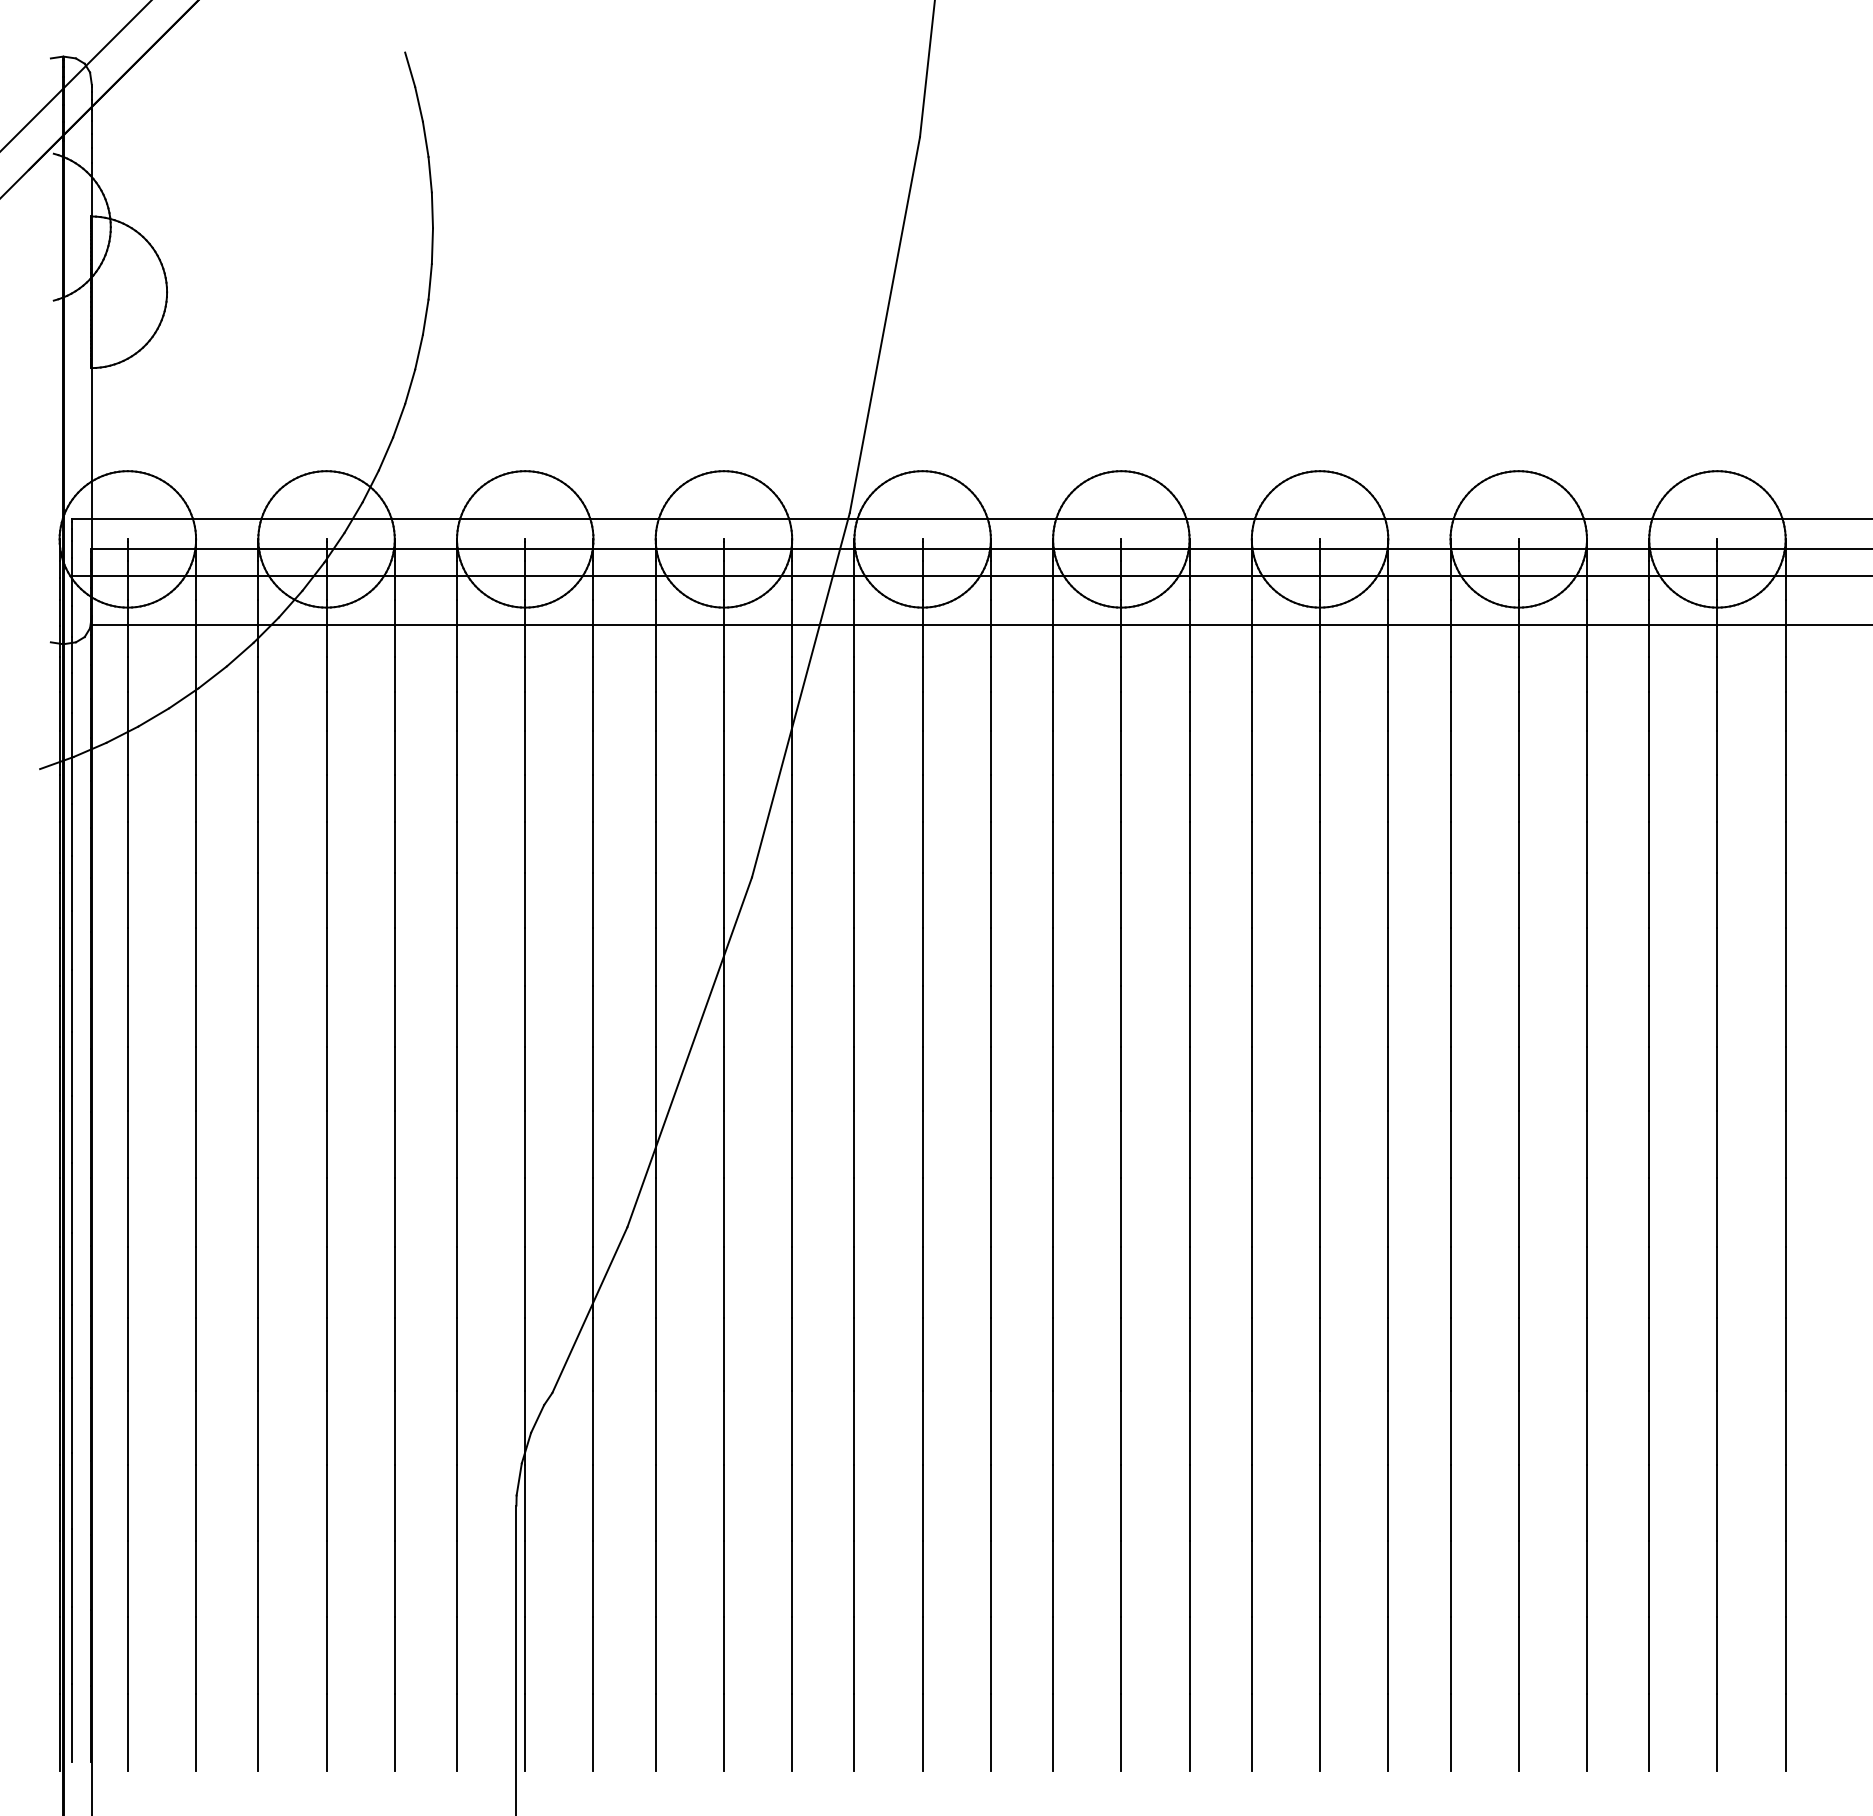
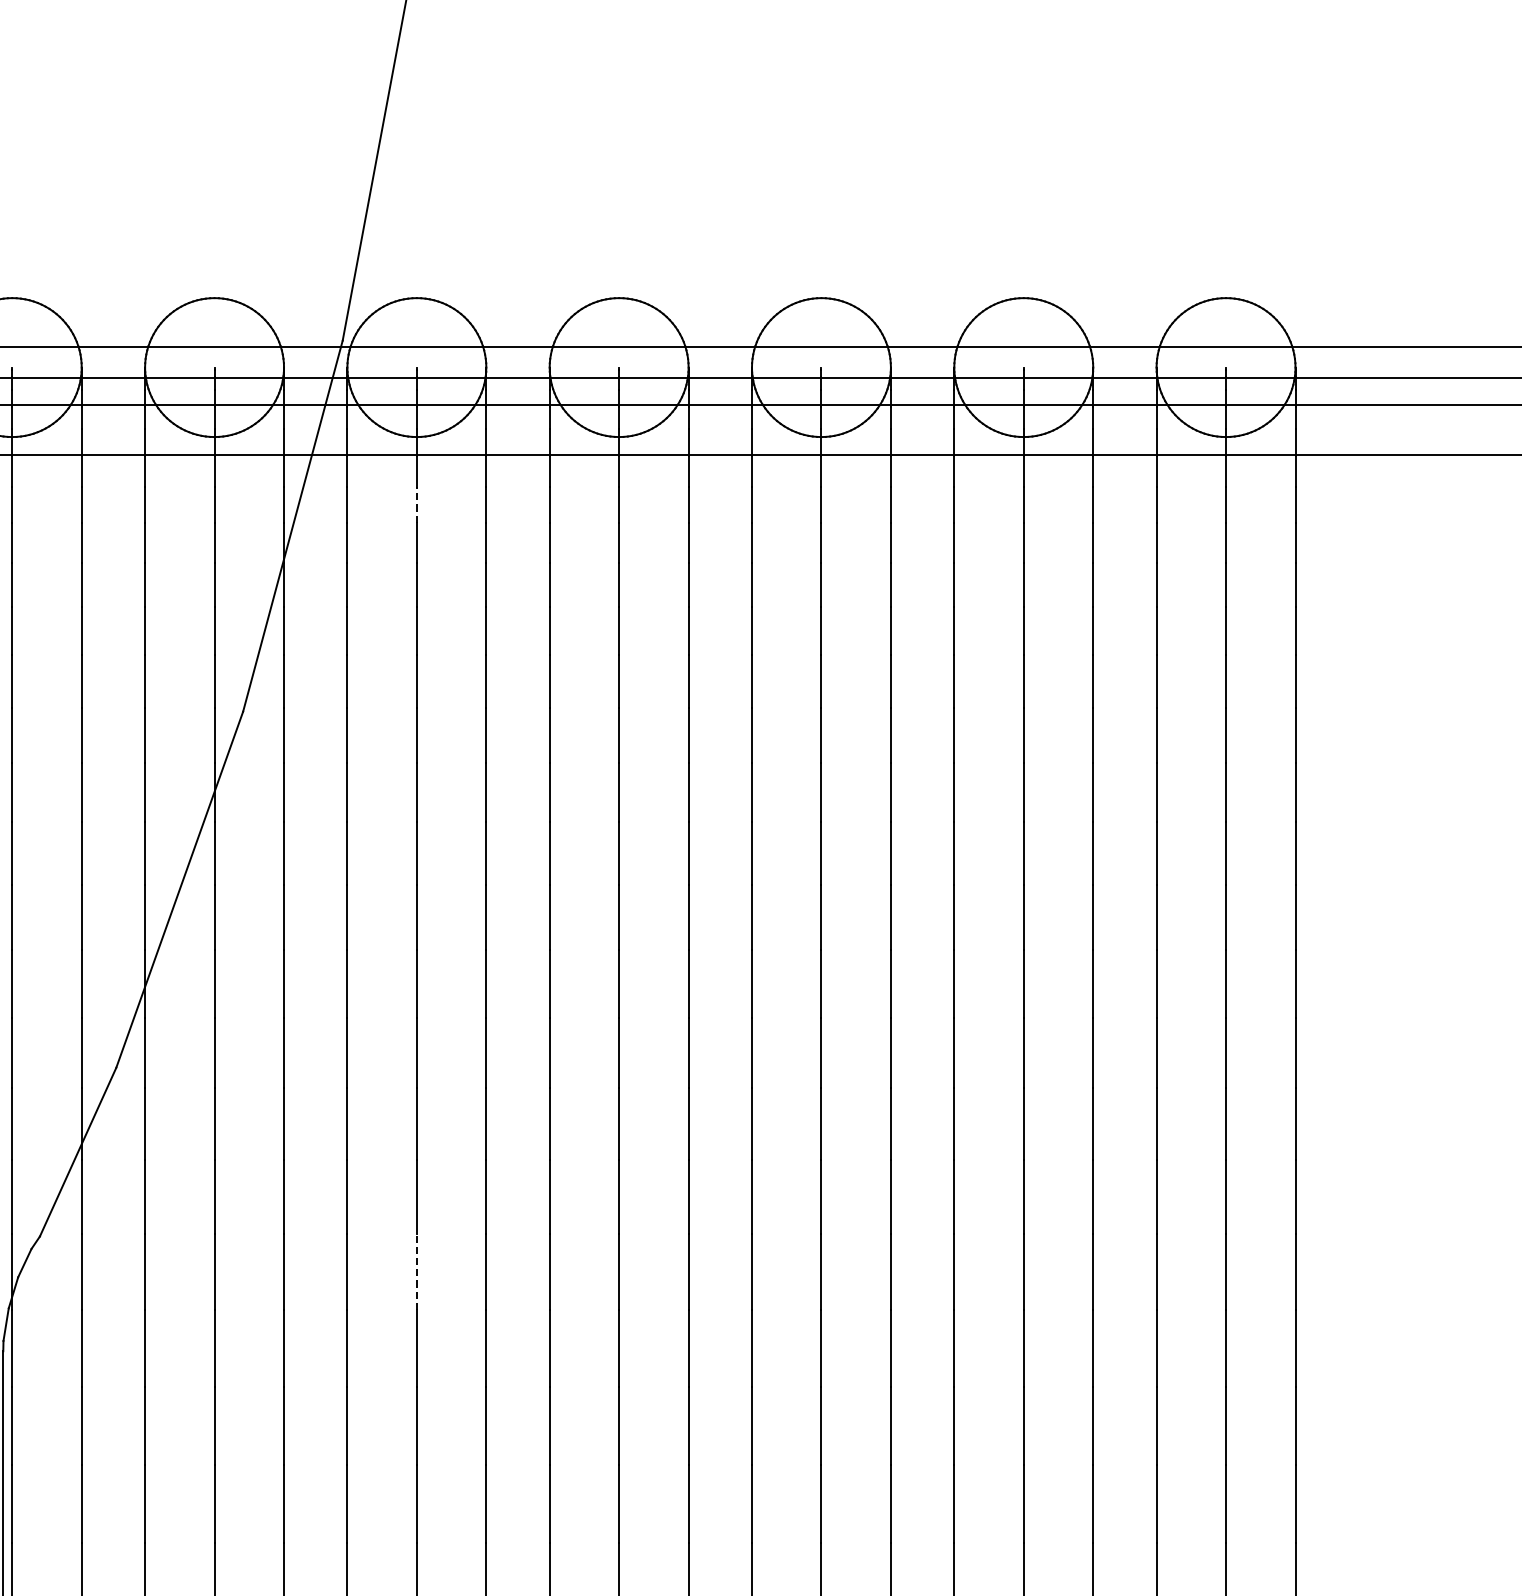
line: (922, 674) -> (416, 505), solid -> dashed
line: (922, 1427) -> (416, 1271), solid -> dashed

